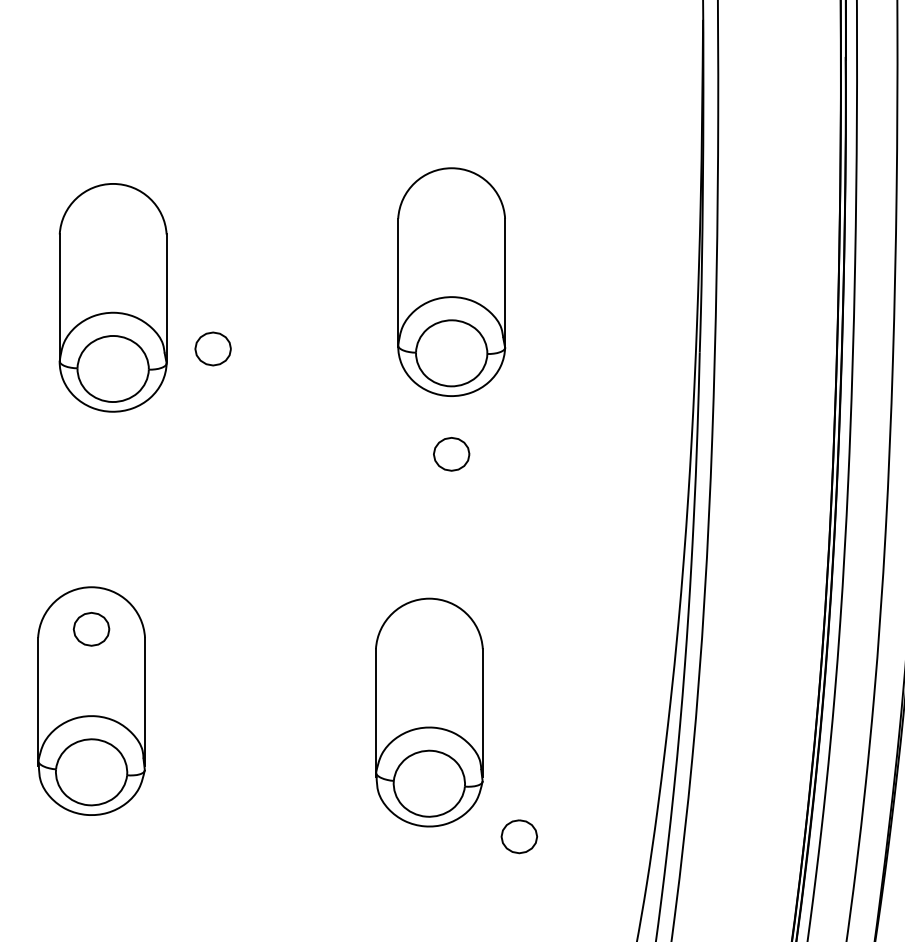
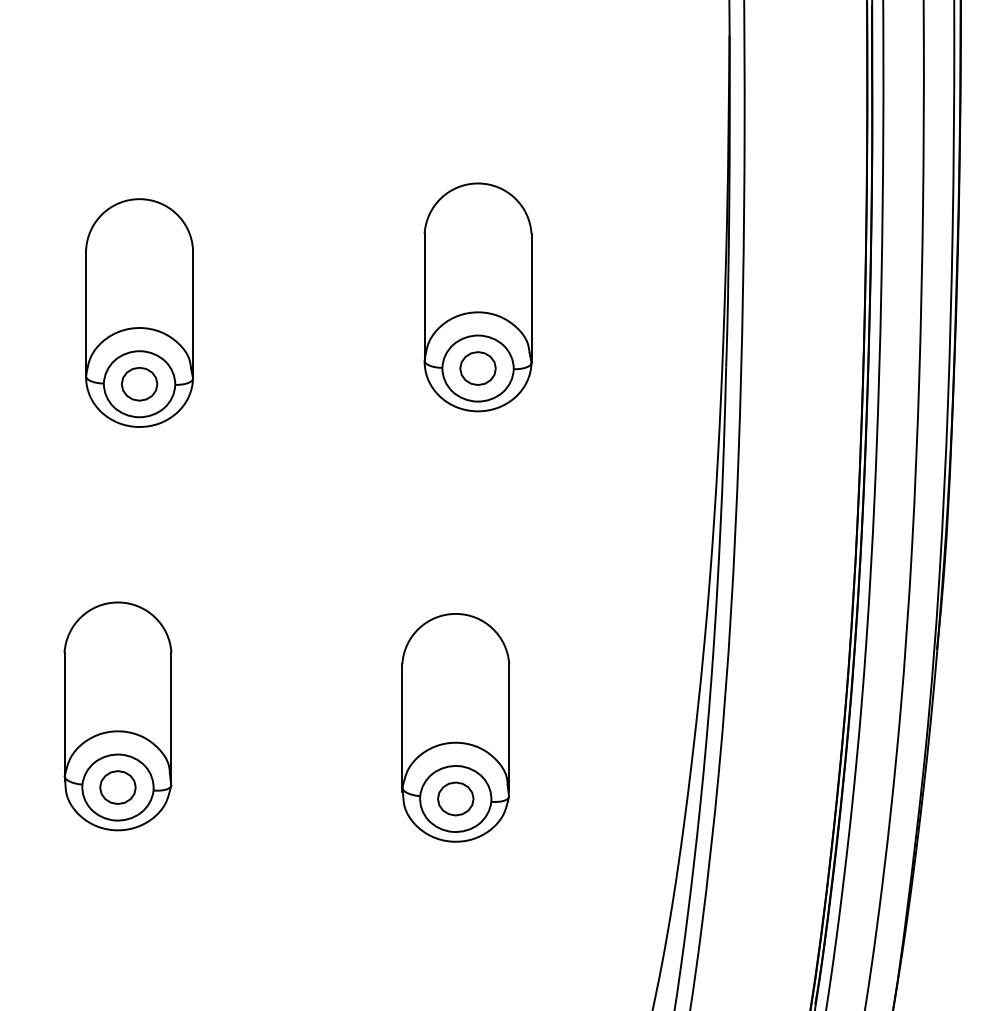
part: (213, 348) -> (139, 383), moved
part: (451, 454) -> (477, 368), moved
part: (91, 629) -> (117, 787), moved
part: (519, 836) -> (455, 798), moved

